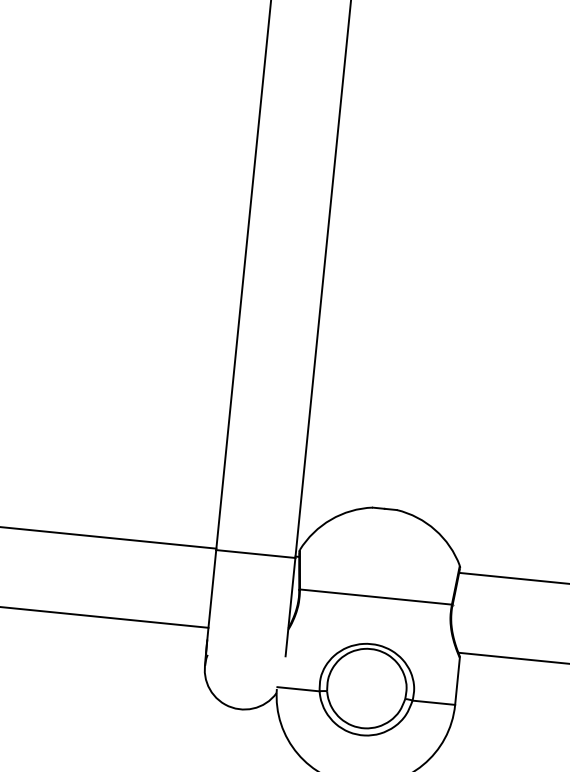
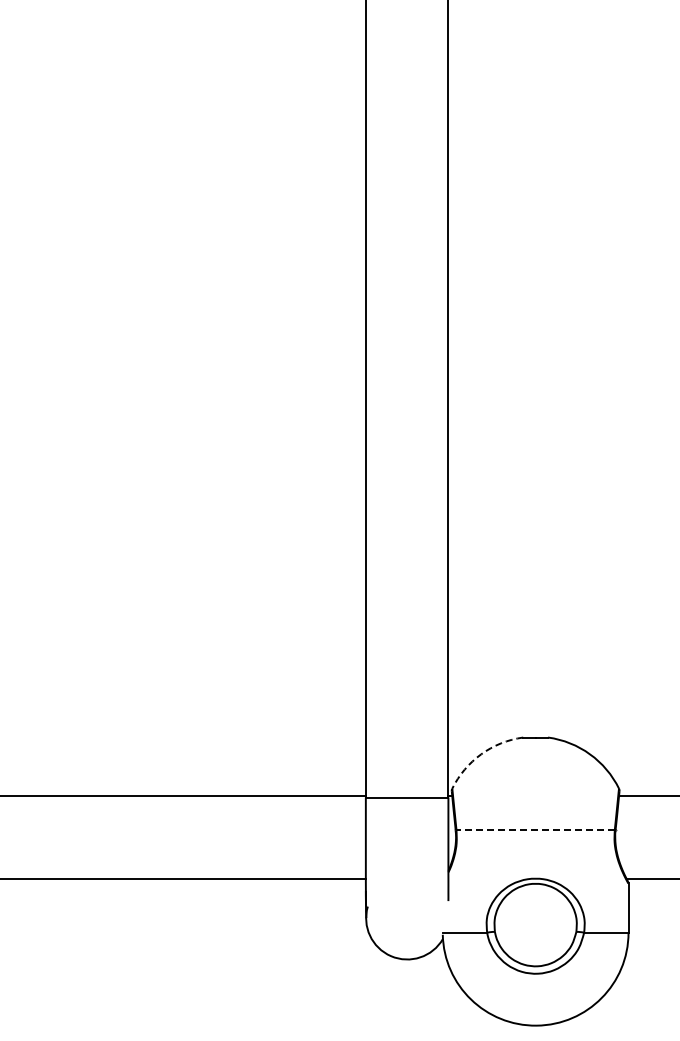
arc: (331, 519) -> (481, 754), solid -> dashed
line: (375, 596) -> (535, 829), solid -> dashed

